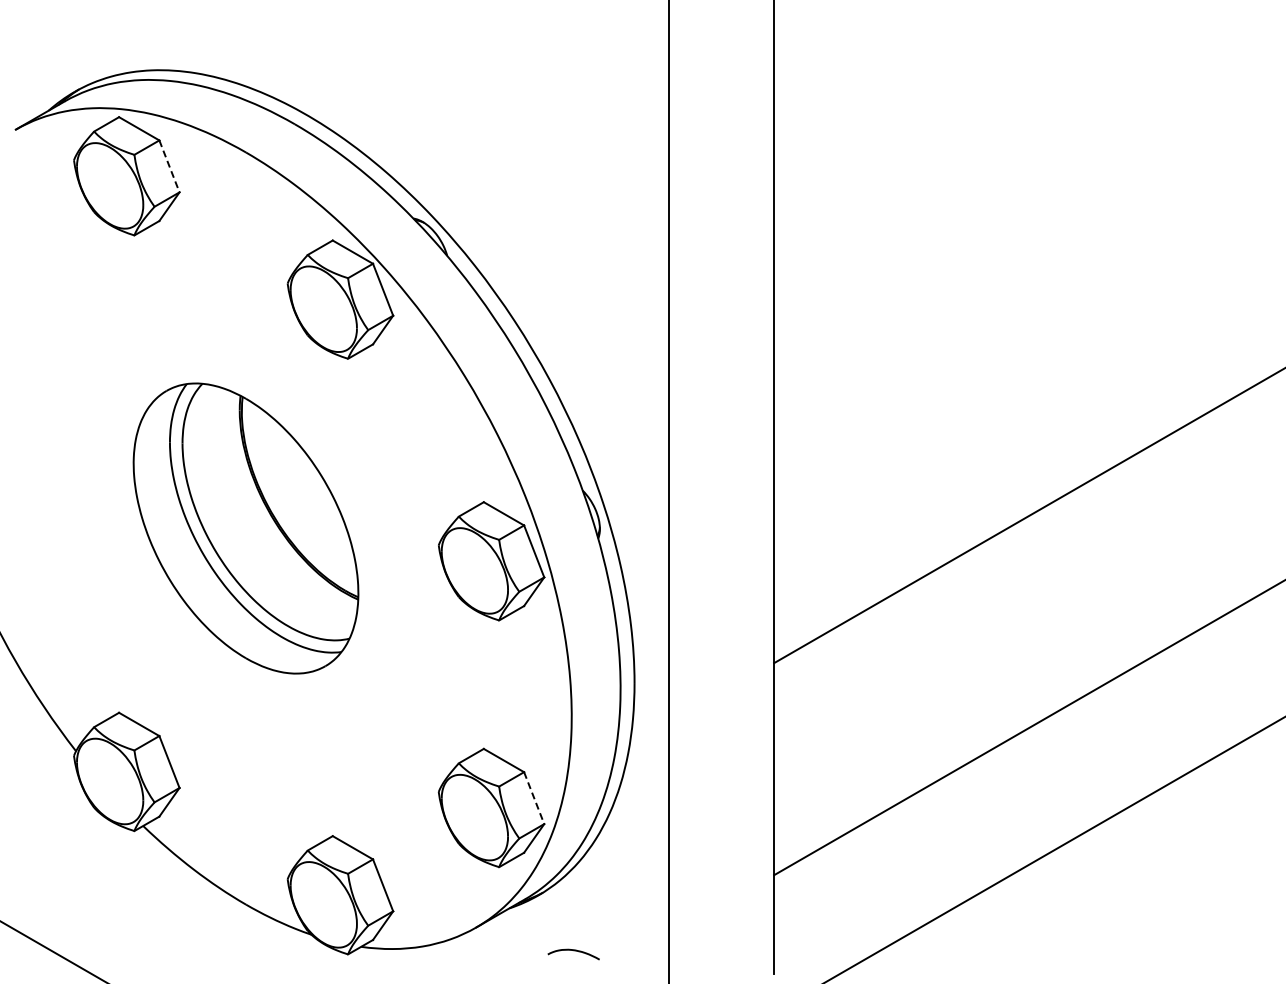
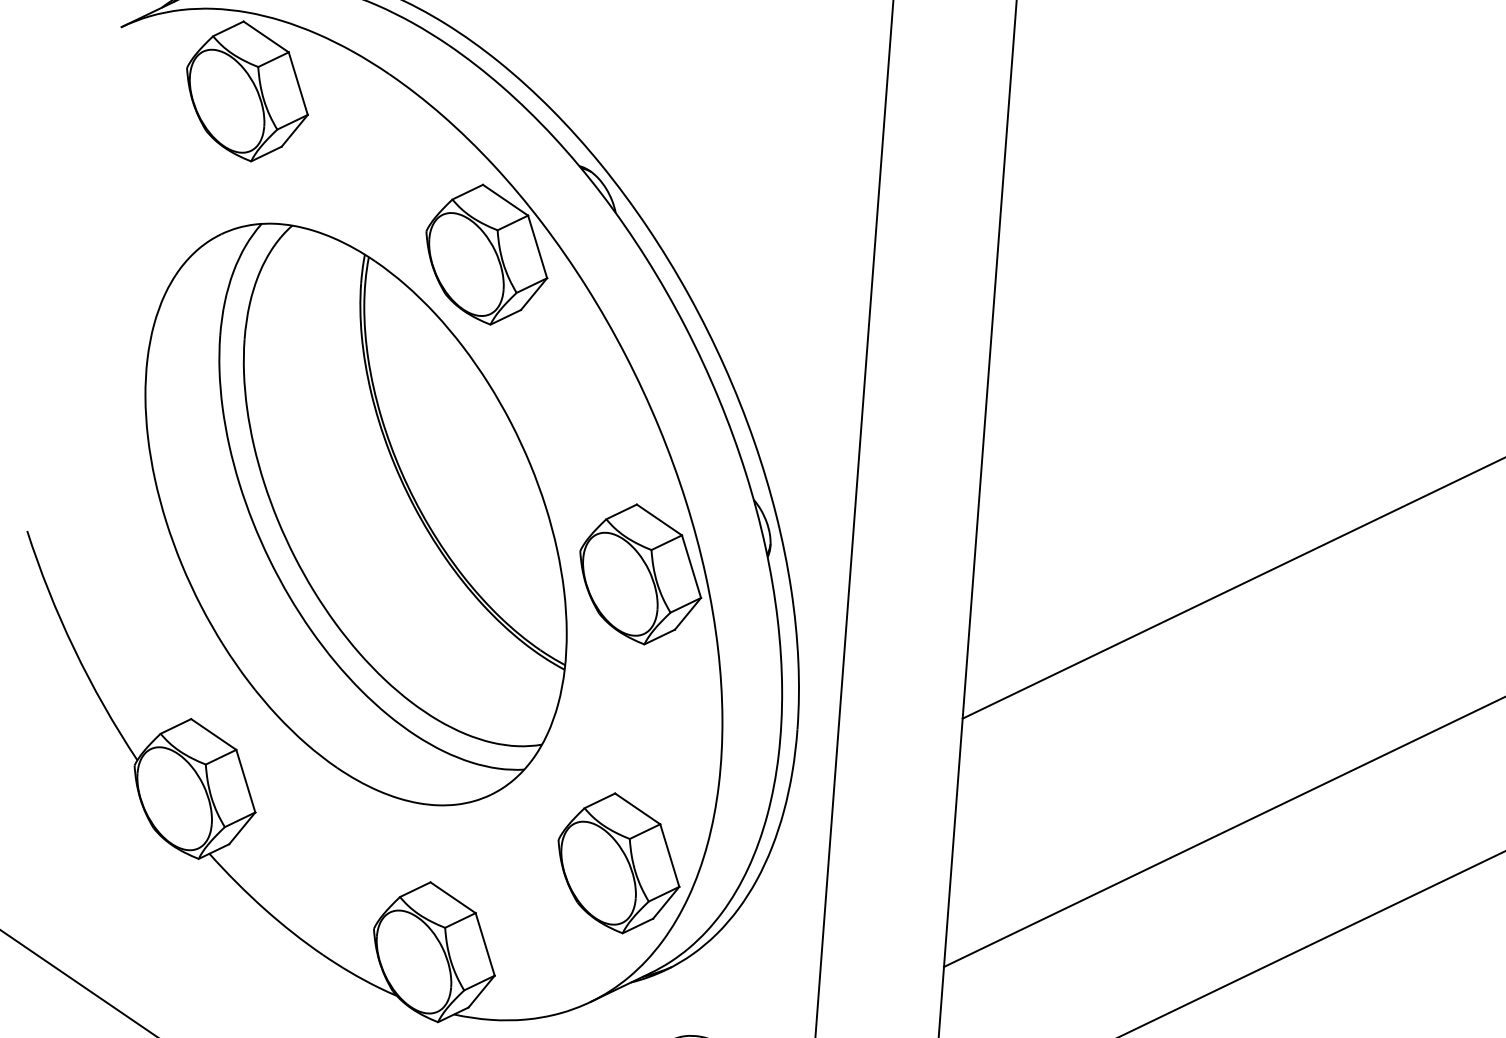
line: (169, 166) -> (298, 83), dashed -> solid
part: (245, 528) -> (355, 514), size x1.67
line: (534, 798) -> (670, 856), dashed -> solid

